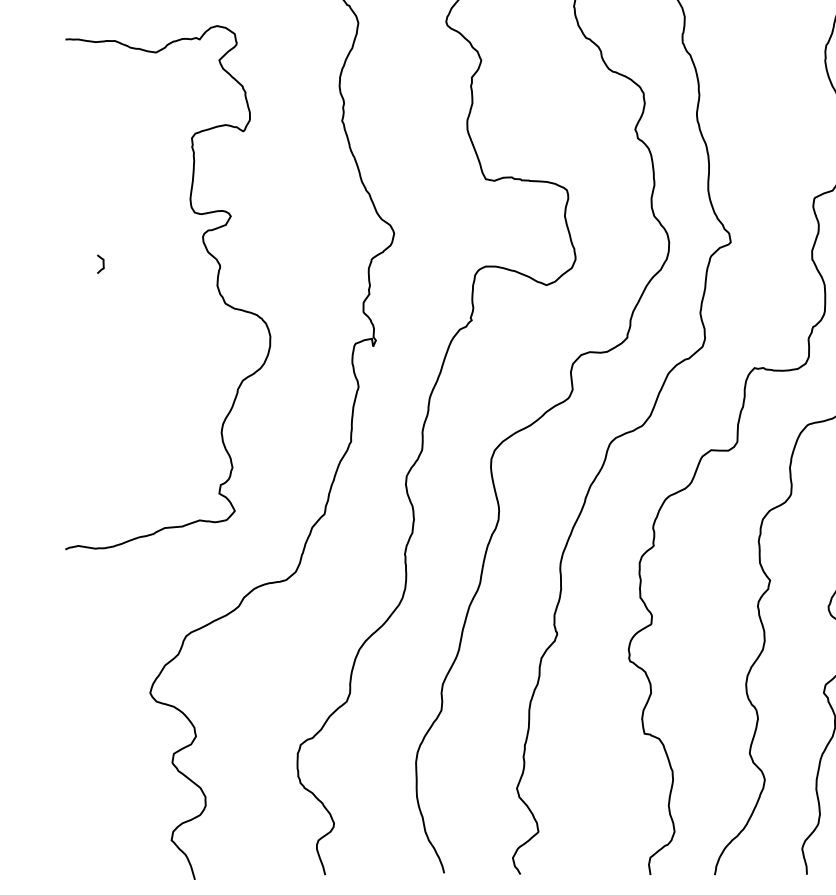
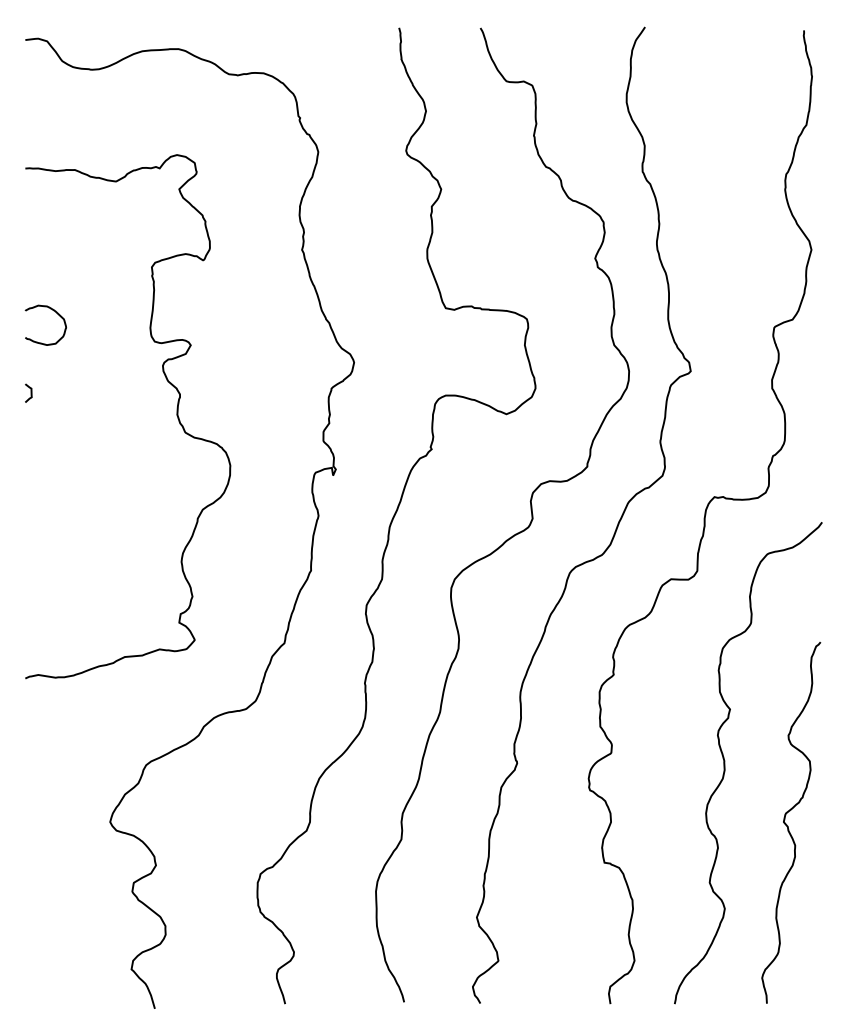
curve: (93, 182) -> (53, 311), added
curve: (102, 263) -> (30, 392), moved

